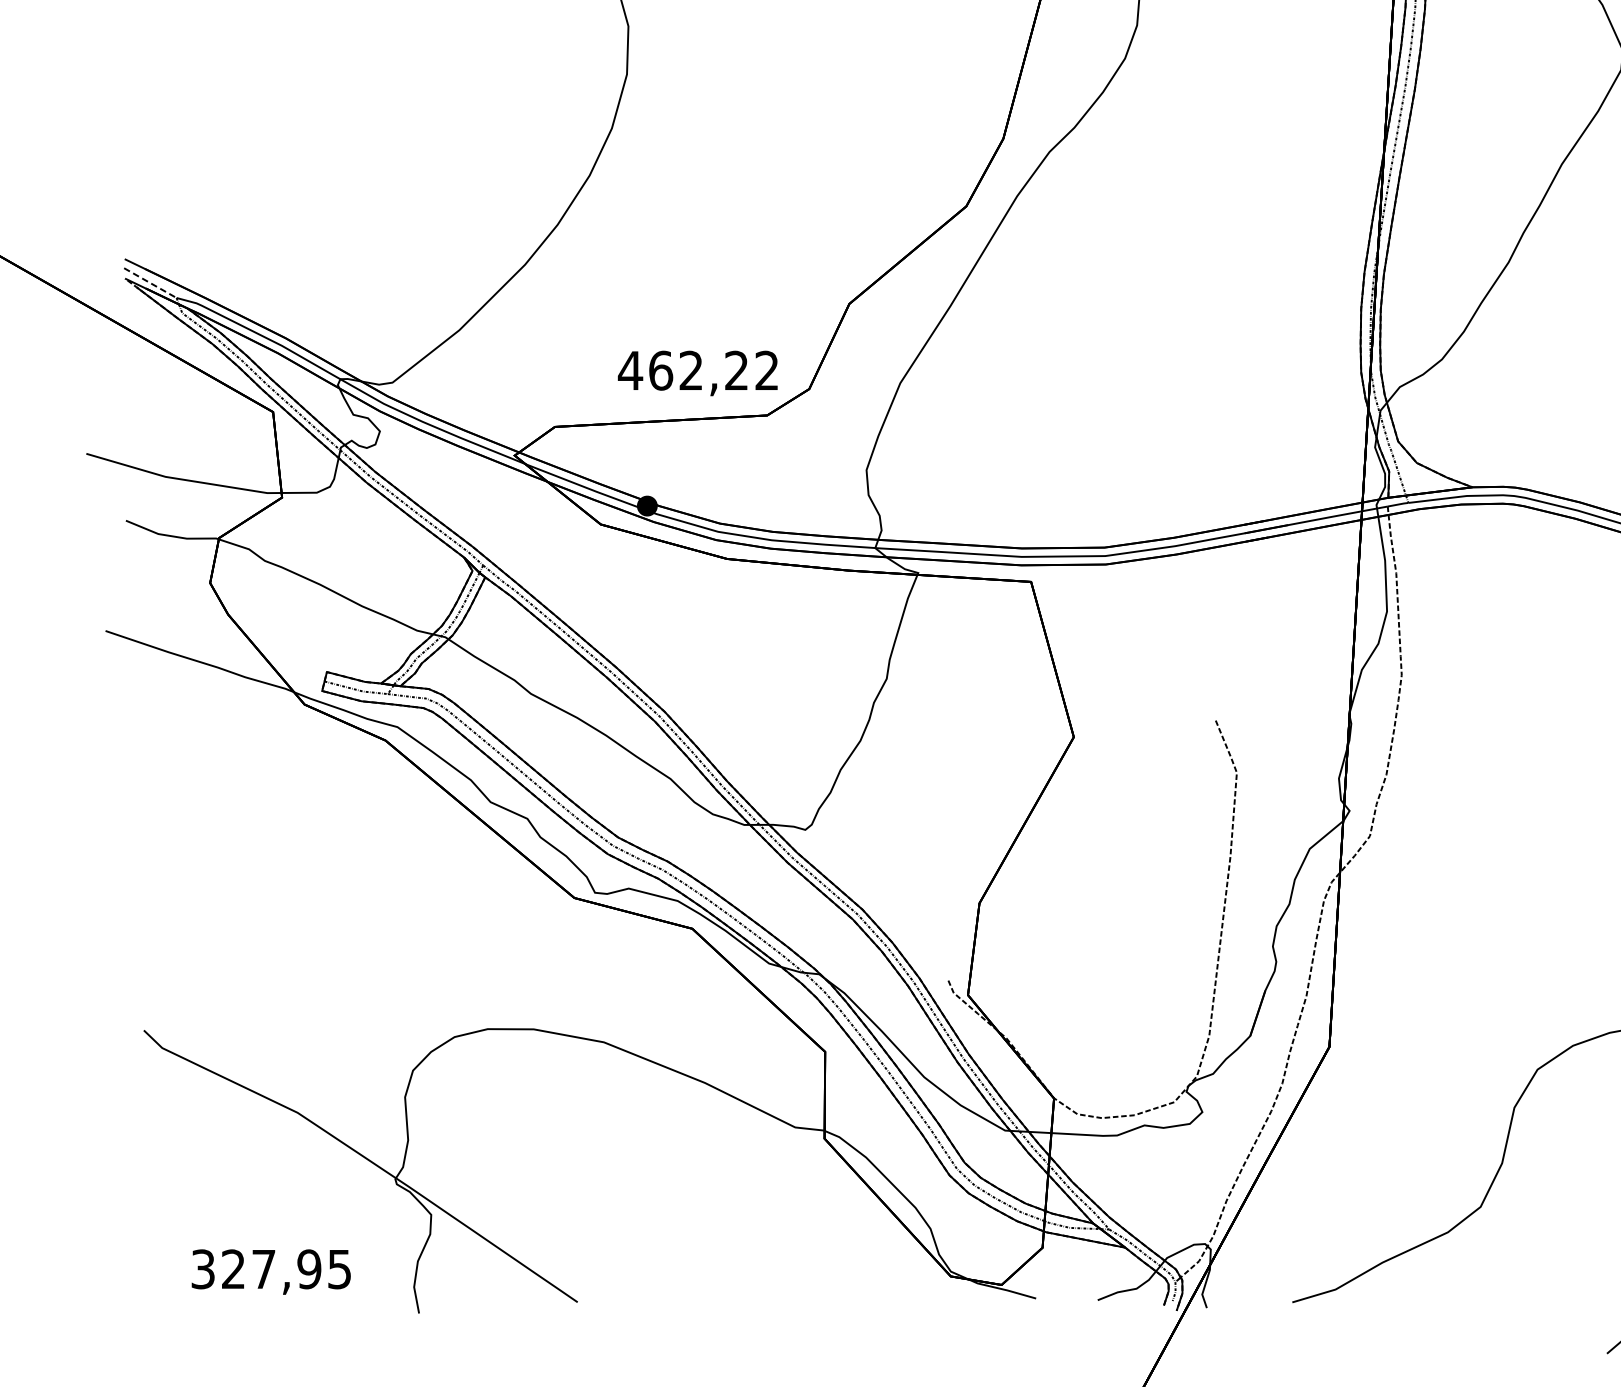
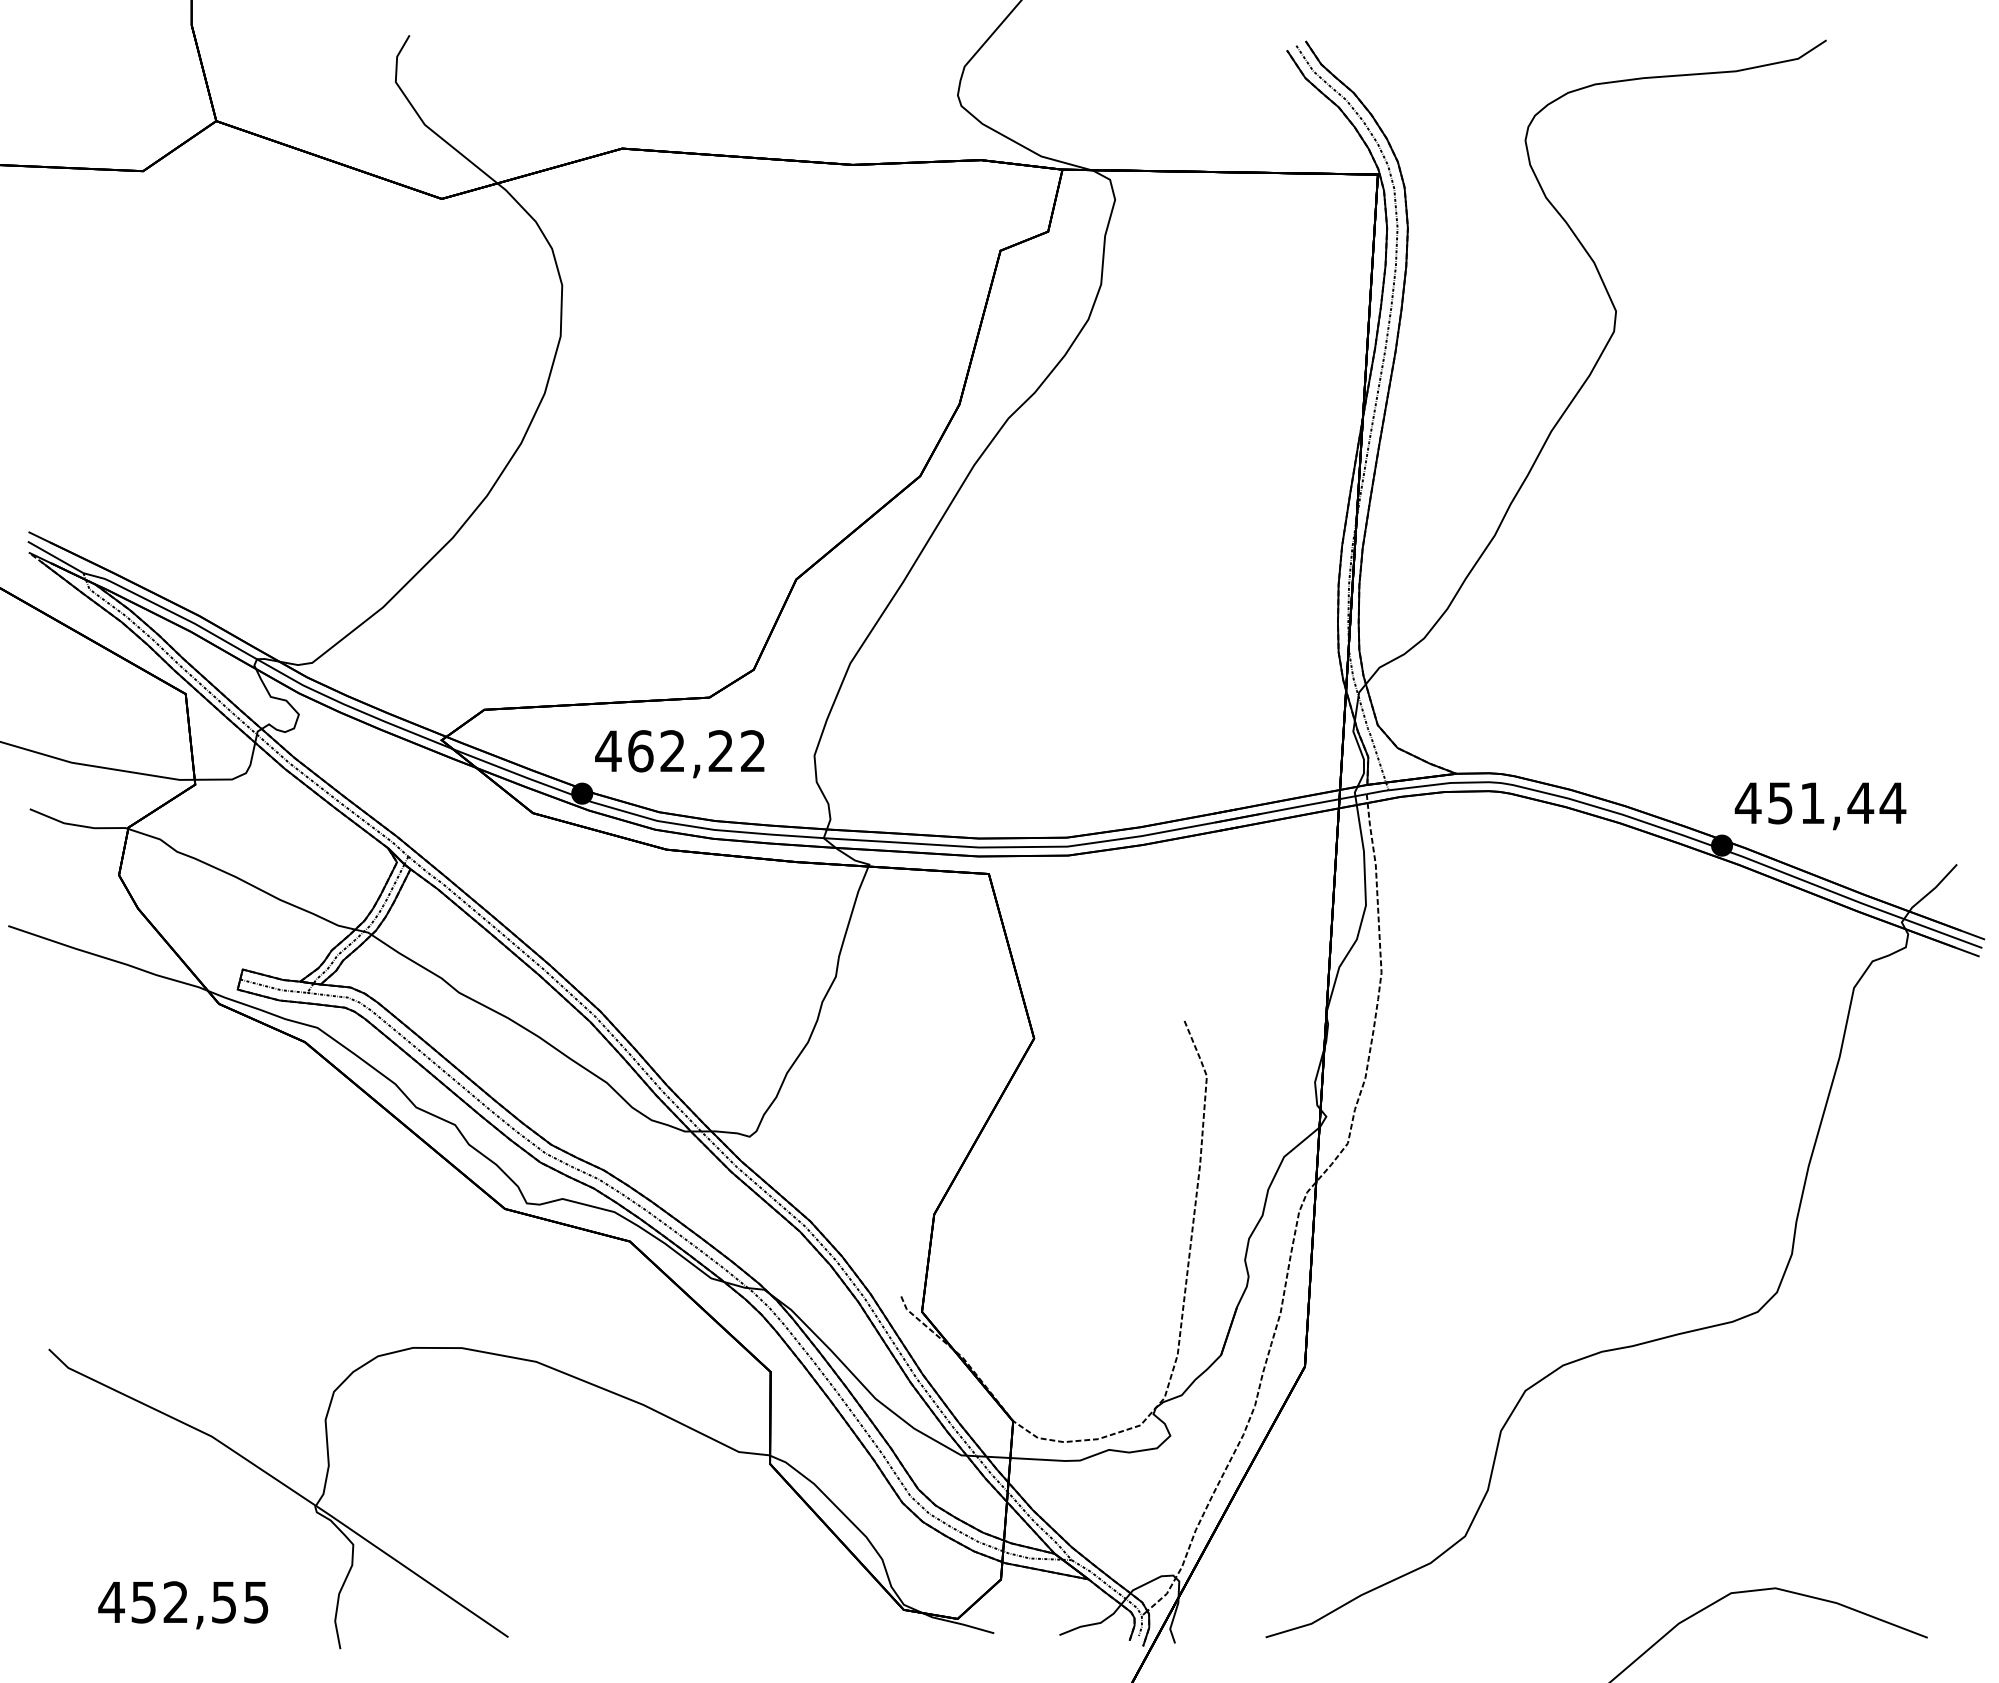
line: (150, 283) -> (55, 557), dashed -> solid
text: (697, 373) -> (679, 754), moved
text: (255, 1269) -> (167, 1602), 327,95 -> 452,55

